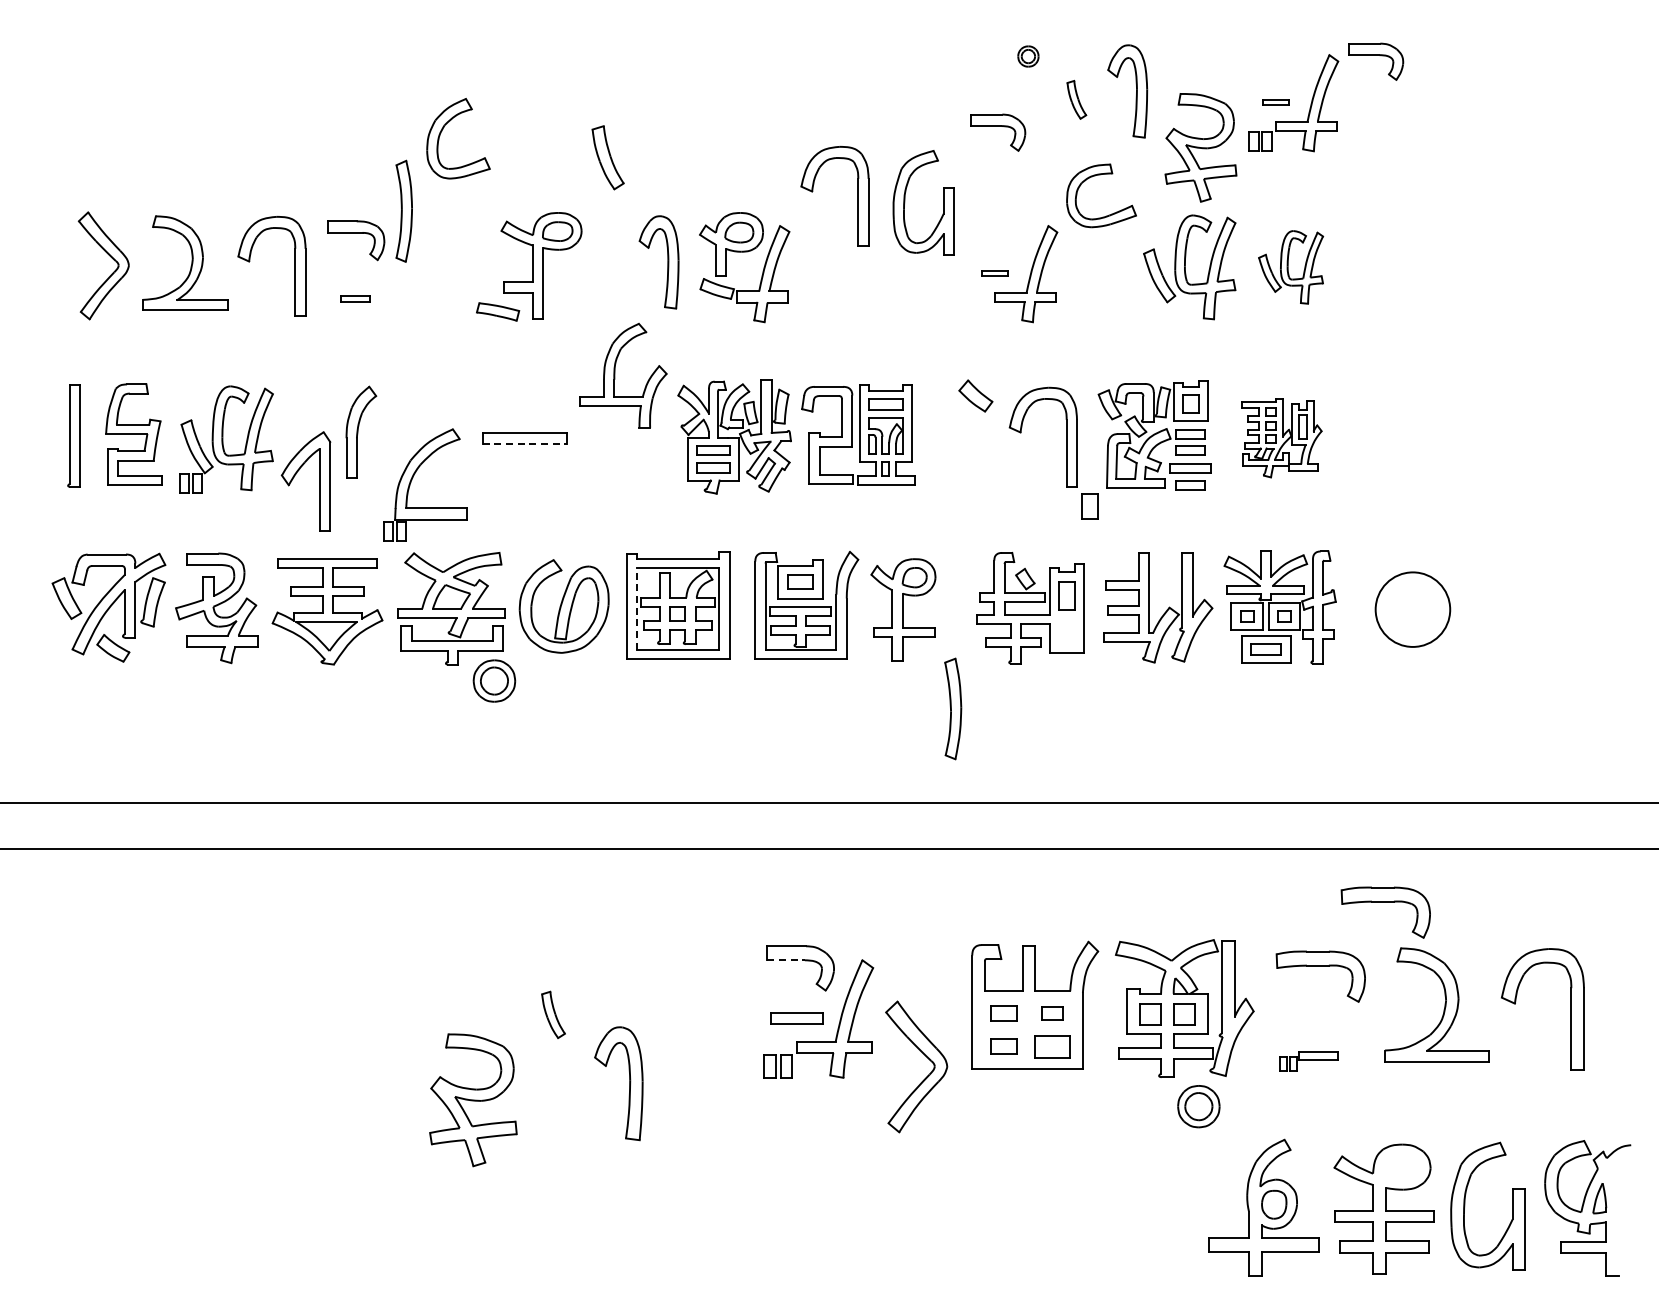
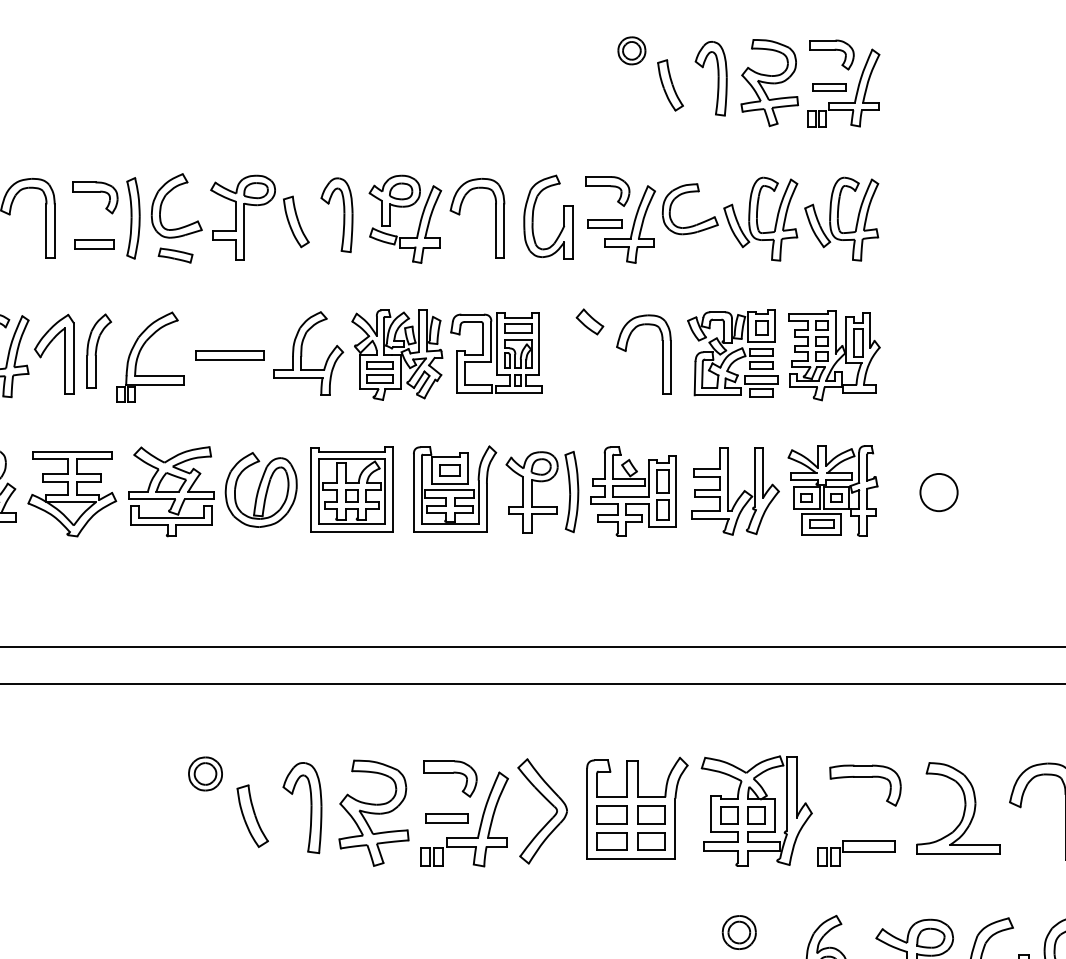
part: (1028, 56) -> (632, 50), size x1.67
part: (1376, 61) -> (832, 54), moved
part: (1076, 99) -> (670, 85), size x1.67
part: (1275, 102) -> (829, 87), size x1.67
part: (442, 131) -> (164, 200), moved
part: (998, 132) -> (608, 191), moved
part: (1200, 147) -> (769, 82), moved
part: (607, 157) -> (295, 221), moved
part: (1095, 176) -> (685, 193), moved
part: (813, 191) -> (460, 214), moved
part: (905, 202) -> (533, 216), moved
part: (403, 210) -> (132, 217), moved
part: (1290, 267) -> (841, 219), size x1.43
part: (994, 273) -> (604, 224), size x1.67
part: (355, 298) -> (94, 244), size x1.67
part: (498, 311) -> (176, 255), moved
part: (615, 375) -> (302, 353), moved
part: (1281, 438) -> (834, 355), size x1.43
line: (525, 444) -> (230, 360), dashed -> solid
part: (296, 474) -> (46, 348), moved
part: (412, 480) -> (140, 353), moved
part: (1089, 506) -> (662, 509), moved
line: (636, 608) -> (318, 491), dashed -> solid
circle: (1412, 609) -> (938, 492), size x0.62
part: (494, 680) -> (205, 773), moved
part: (953, 708) -> (572, 491), moved
part: (1385, 902) -> (917, 726), removed
line: (786, 960) -> (438, 772), dashed -> solid
part: (1003, 1012) -> (612, 814), size x1.43
part: (1052, 1012) -> (651, 814), size x1.67
part: (553, 1014) -> (252, 815), size x1.67
part: (1003, 1046) -> (612, 841), size x1.43
part: (925, 1056) -> (549, 803), moved
part: (1308, 1061) -> (855, 853), size x1.67
part: (629, 1083) -> (310, 807), moved
part: (473, 1100) -> (374, 813), moved
part: (1198, 1106) -> (739, 932), moved
part: (1402, 1167) -> (930, 938), added

